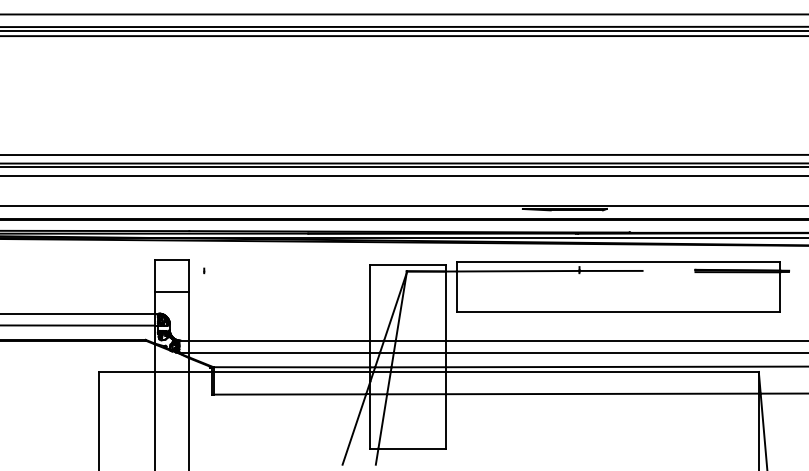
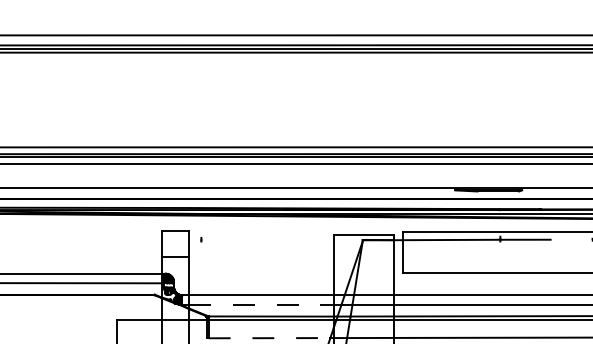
line: (279, 352) -> (261, 304), solid -> dashed
line: (290, 394) -> (270, 338), solid -> dashed

